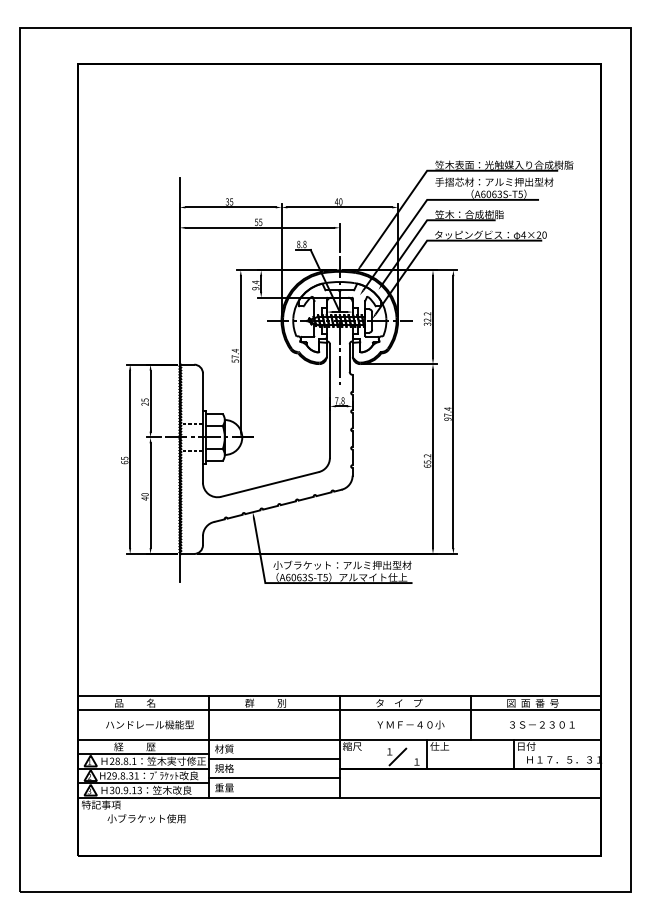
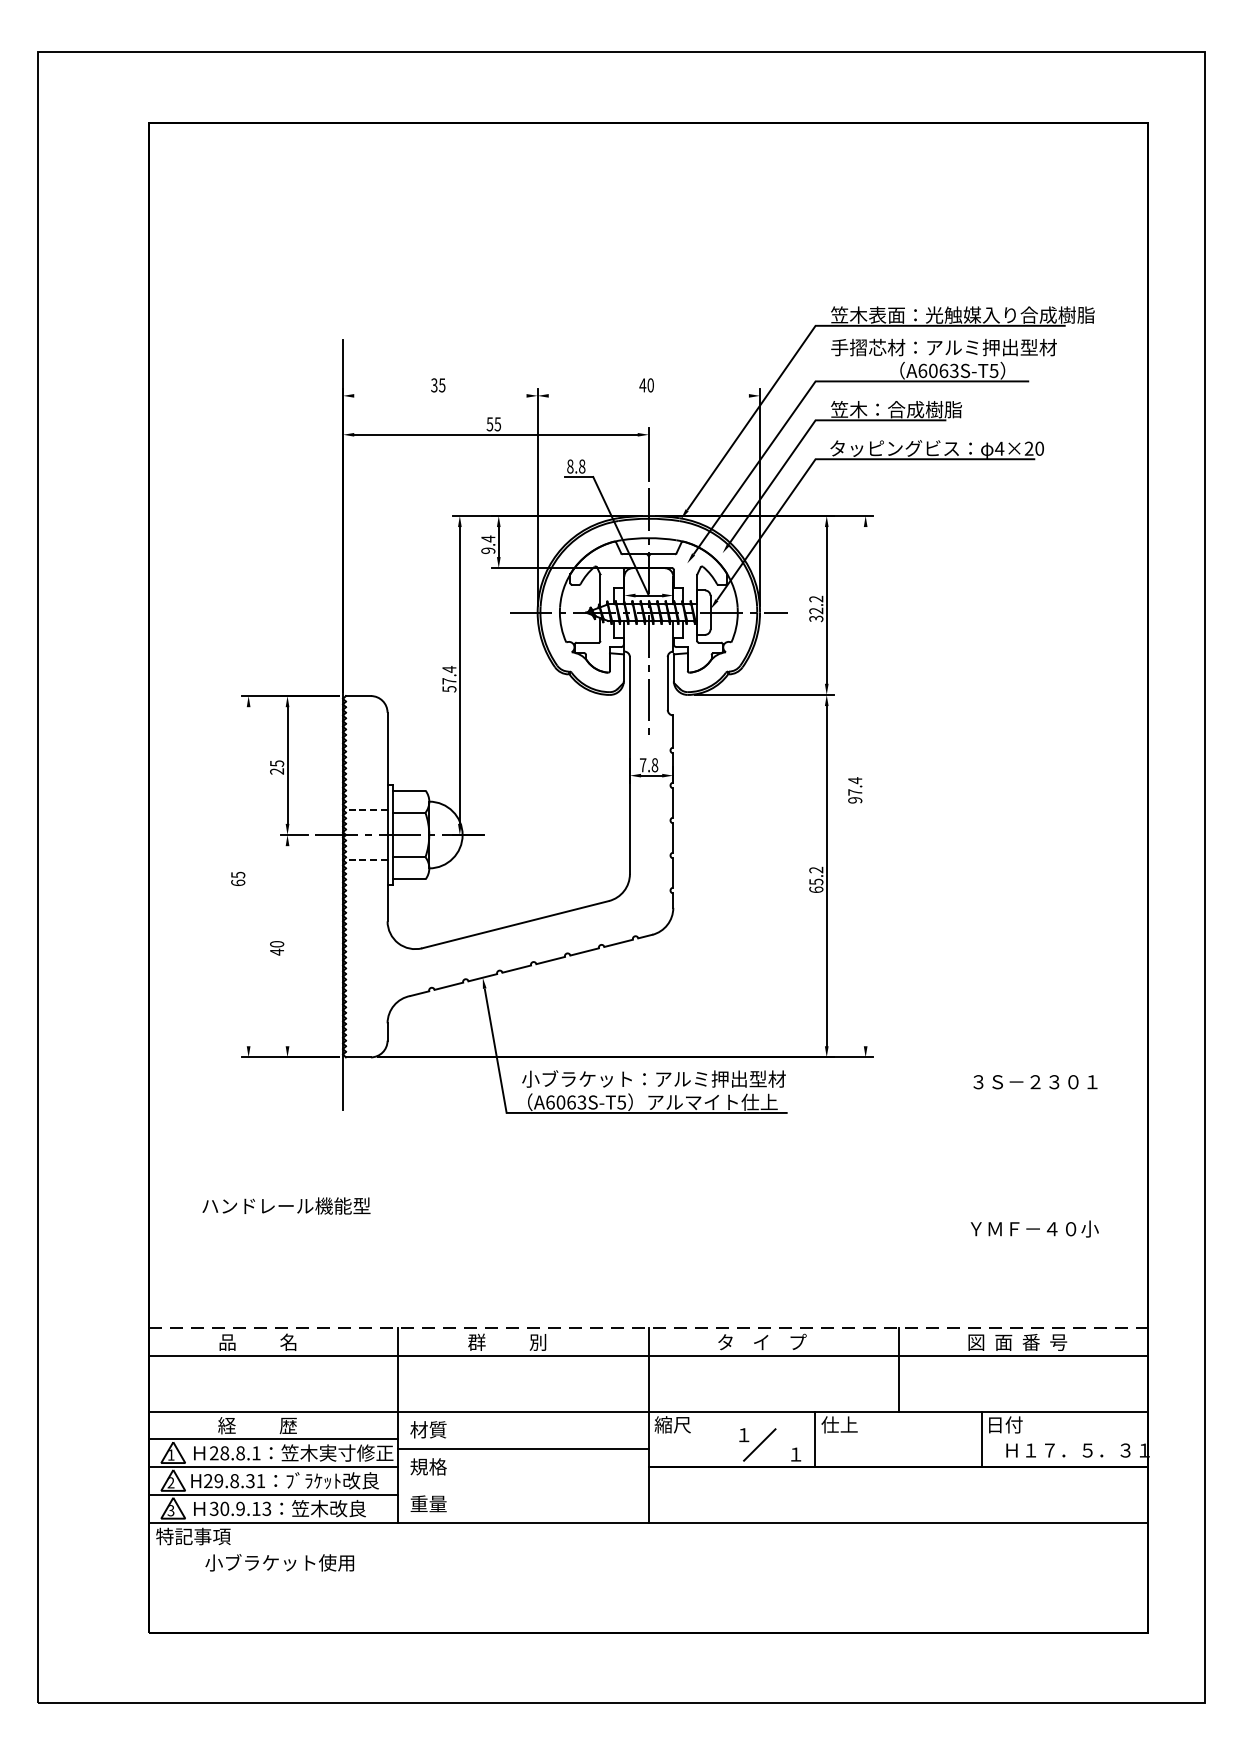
line: (230, 207) -> (440, 395), removed
line: (339, 207) -> (648, 395), removed
line: (453, 412) -> (865, 787), removed
line: (130, 459) -> (249, 877), removed
line: (150, 495) -> (287, 945), removed
line: (339, 695) -> (648, 1327), solid -> dashed
text: (149, 724) -> (285, 1205), moved
text: (410, 724) -> (1033, 1228), moved
text: (542, 724) -> (1035, 1081), moved
line: (273, 778) -> (522, 1486), removed

